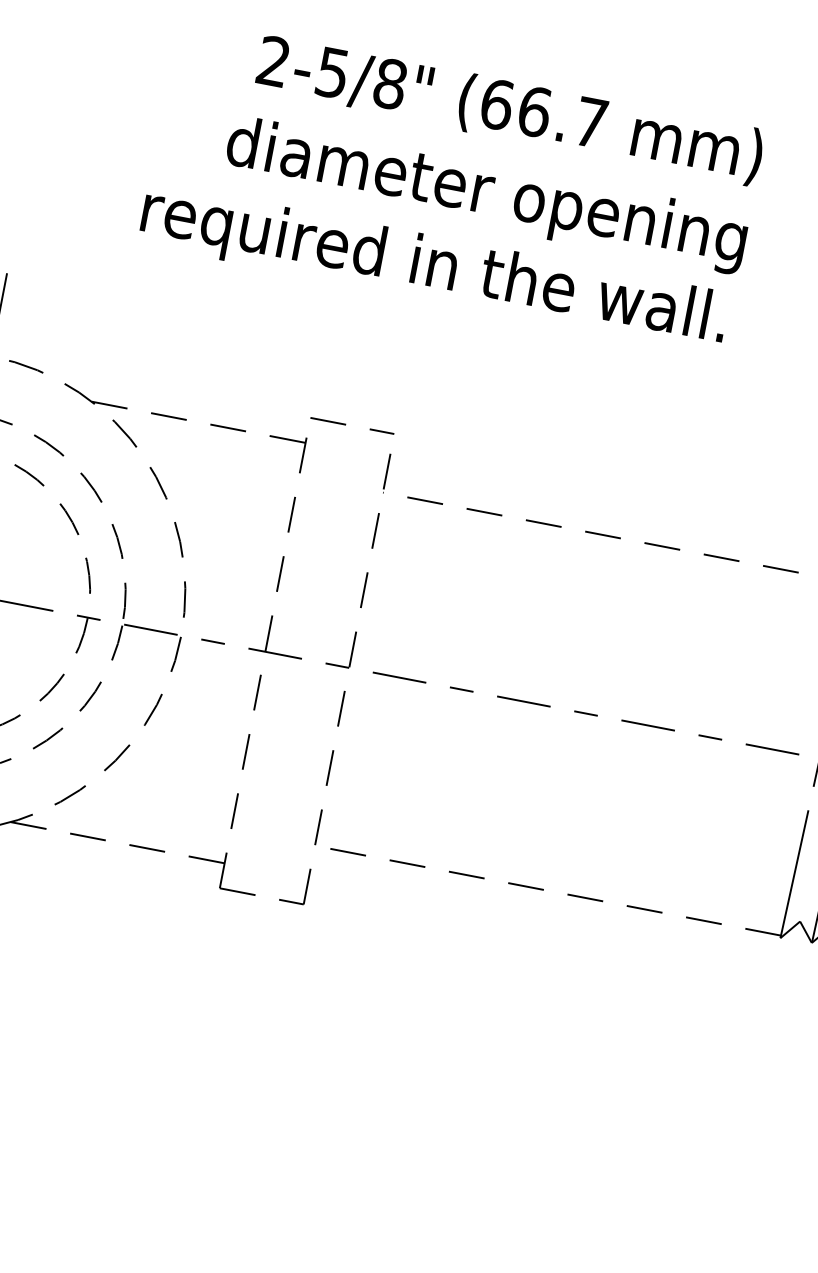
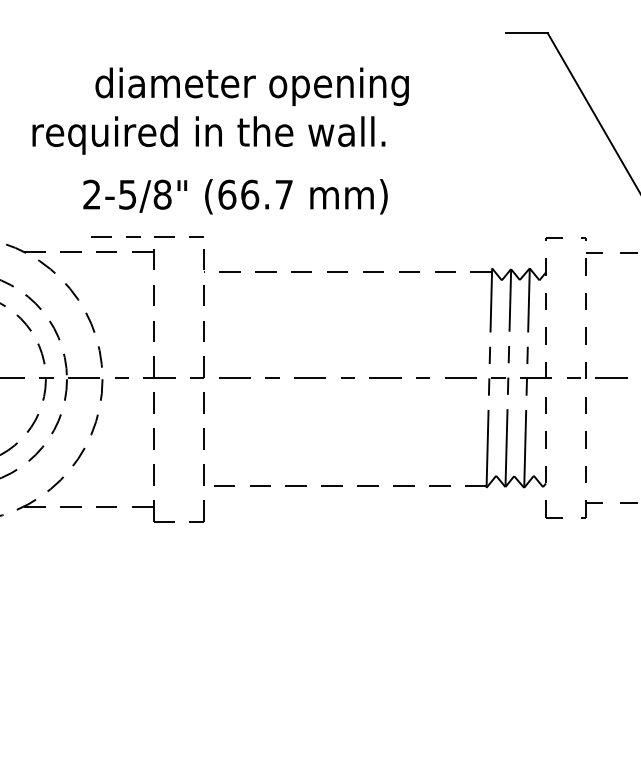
text: (510, 110) -> (235, 196), moved
text: (485, 194) -> (251, 86), moved
line: (241, 404) -> (111, 236), added

